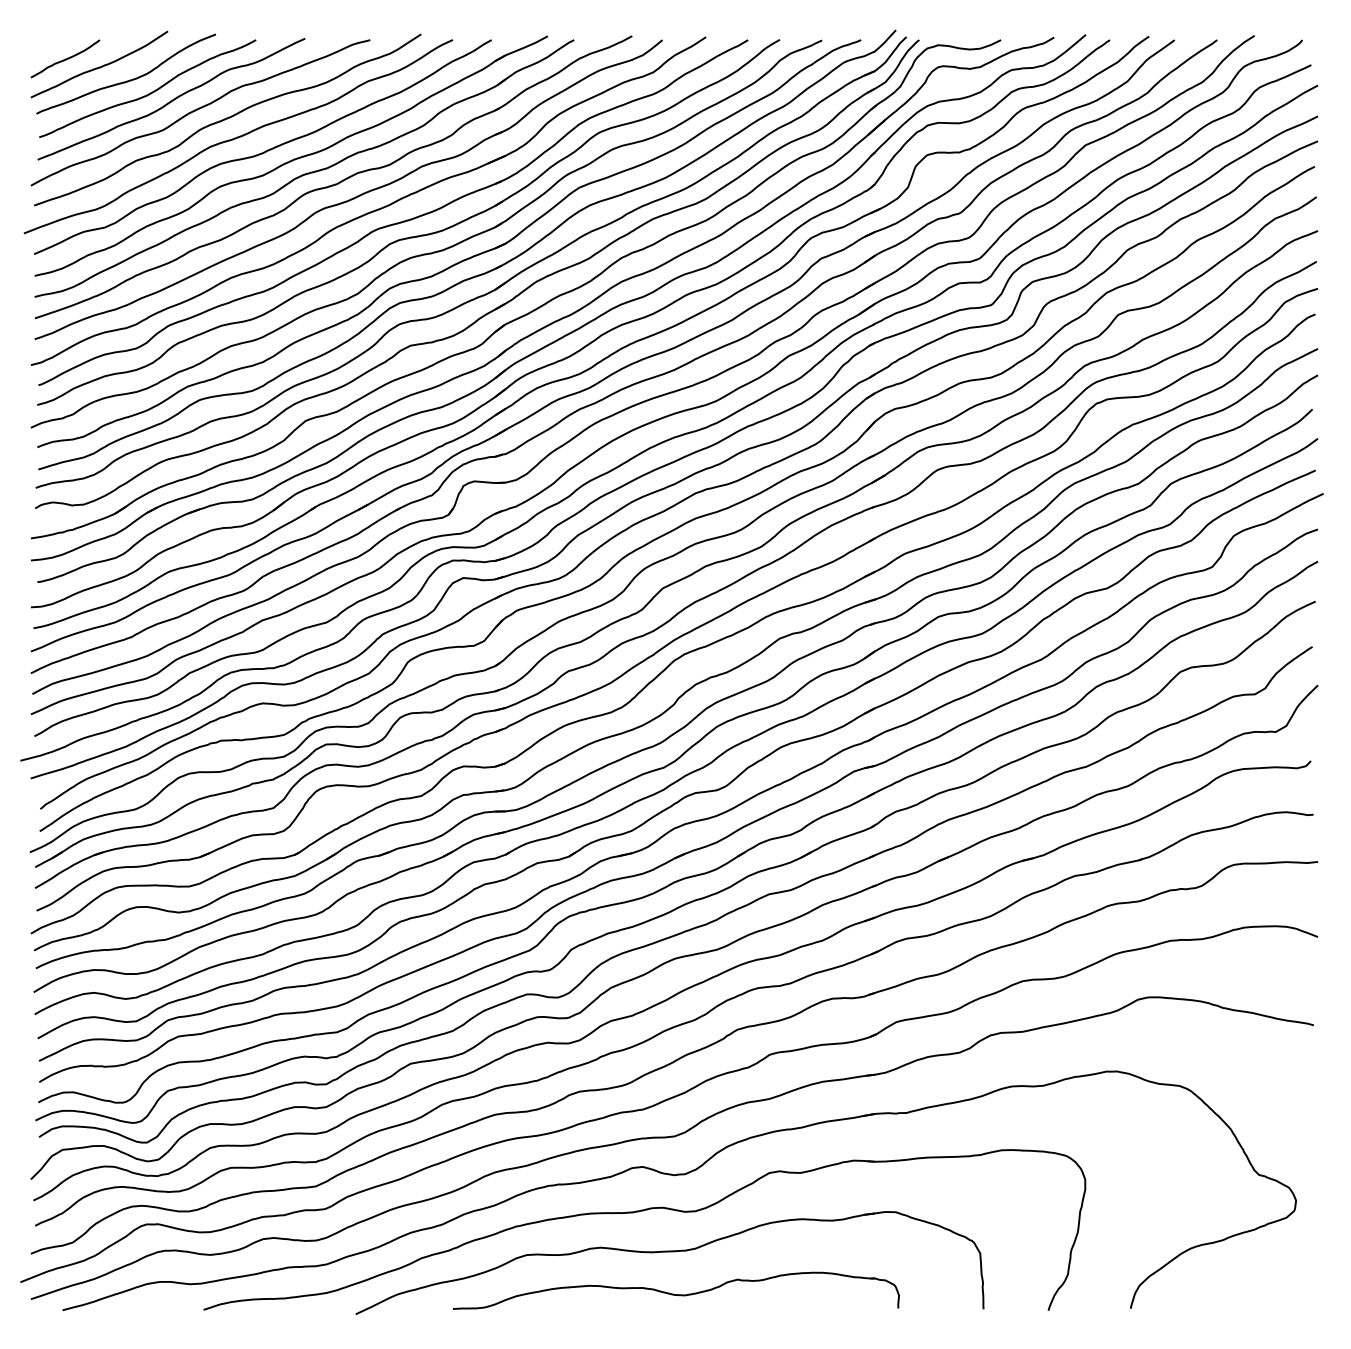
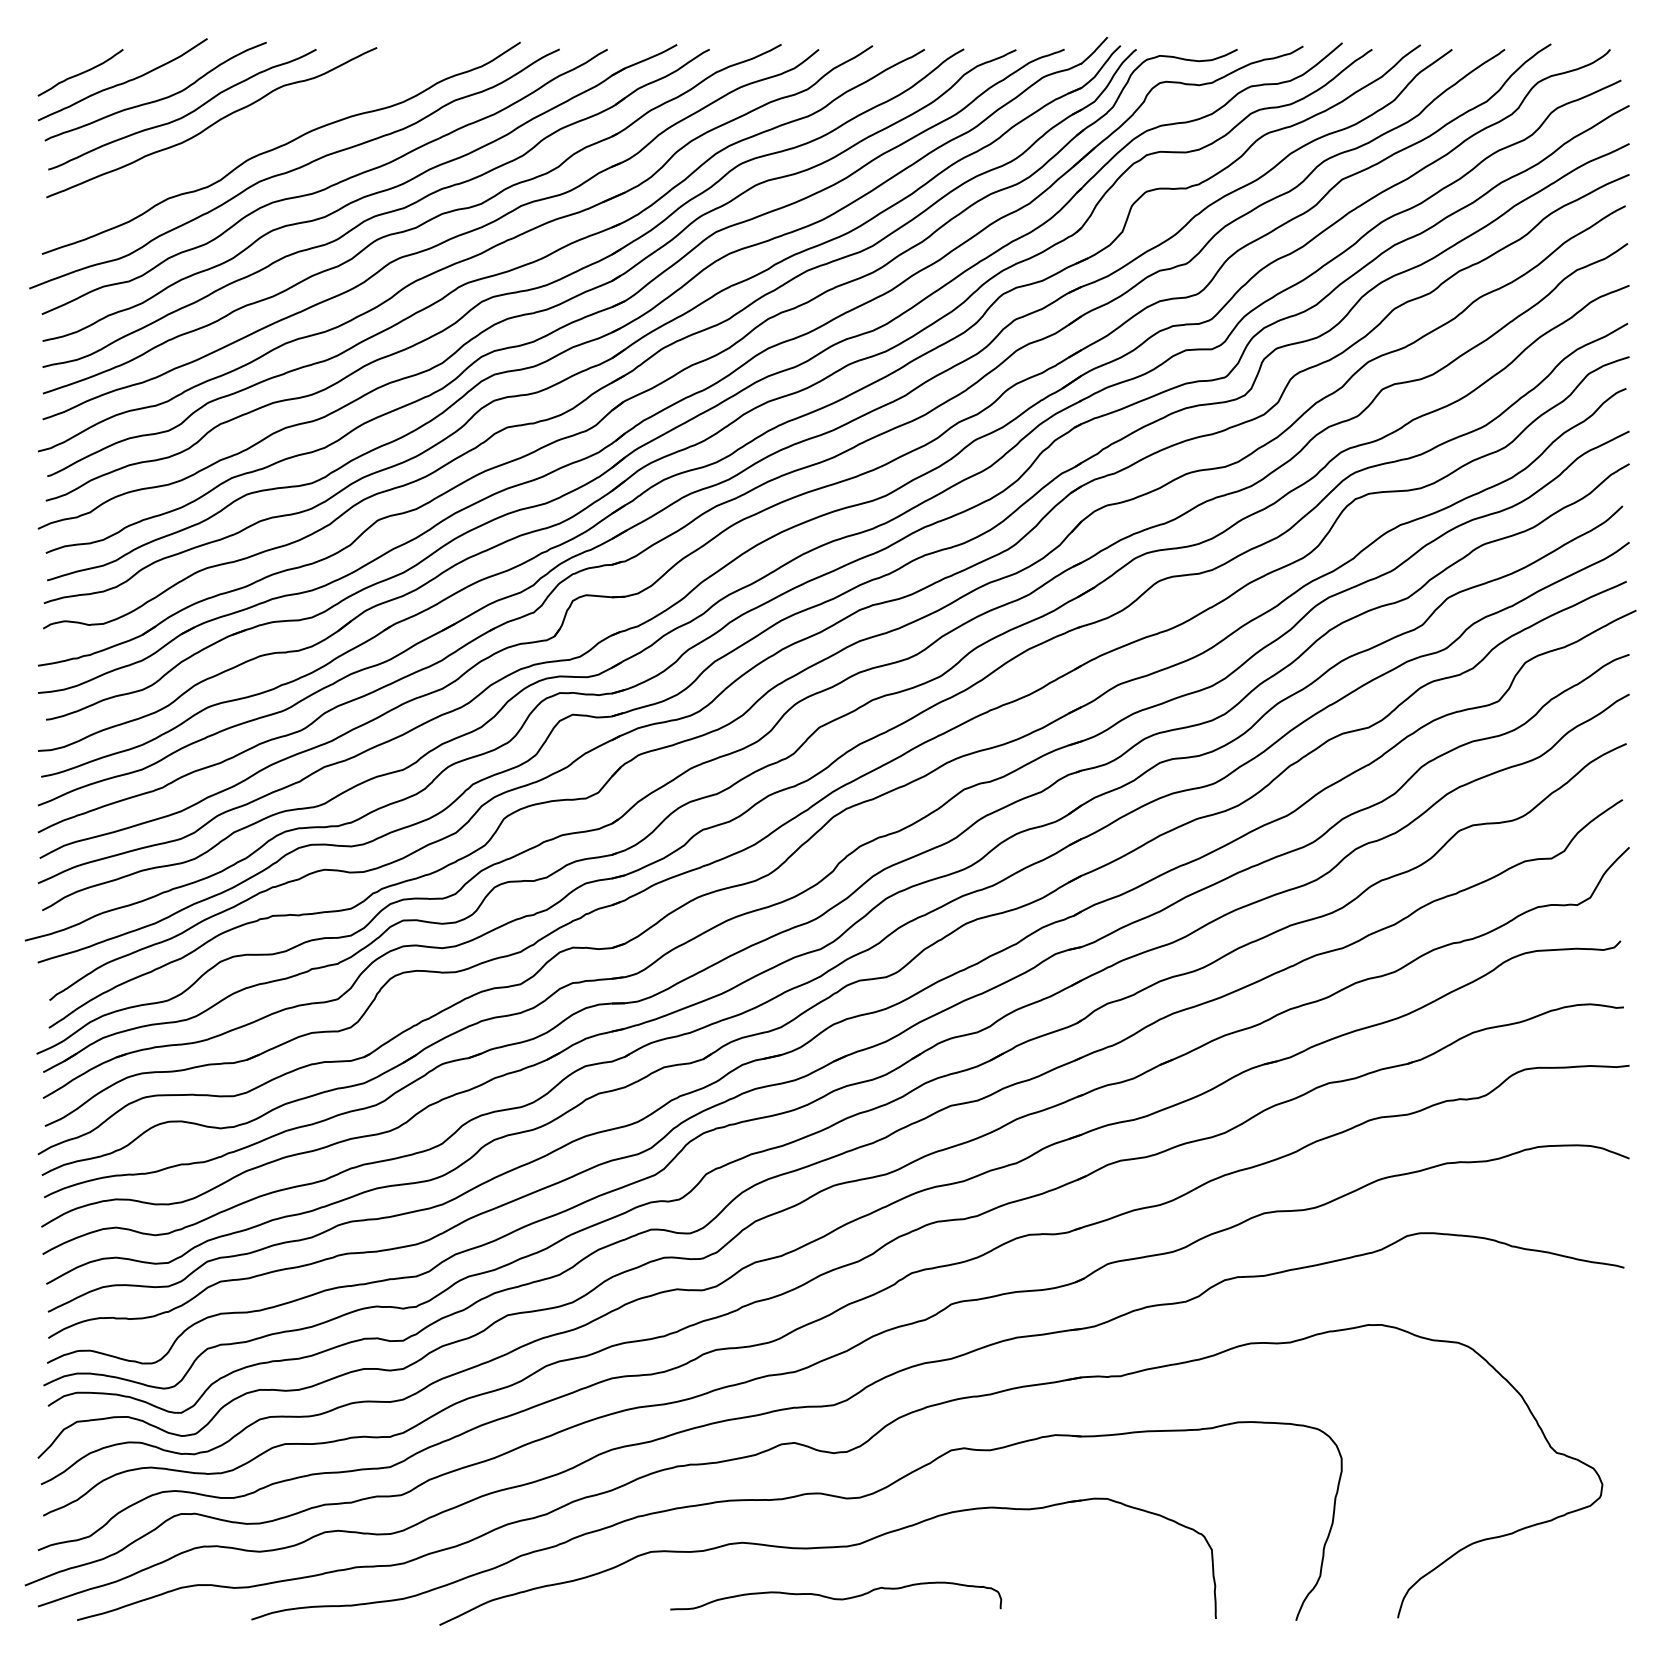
curve: (198, 109) -> (245, 135), removed
part: (675, 1290) -> (835, 1595), size x0.6

